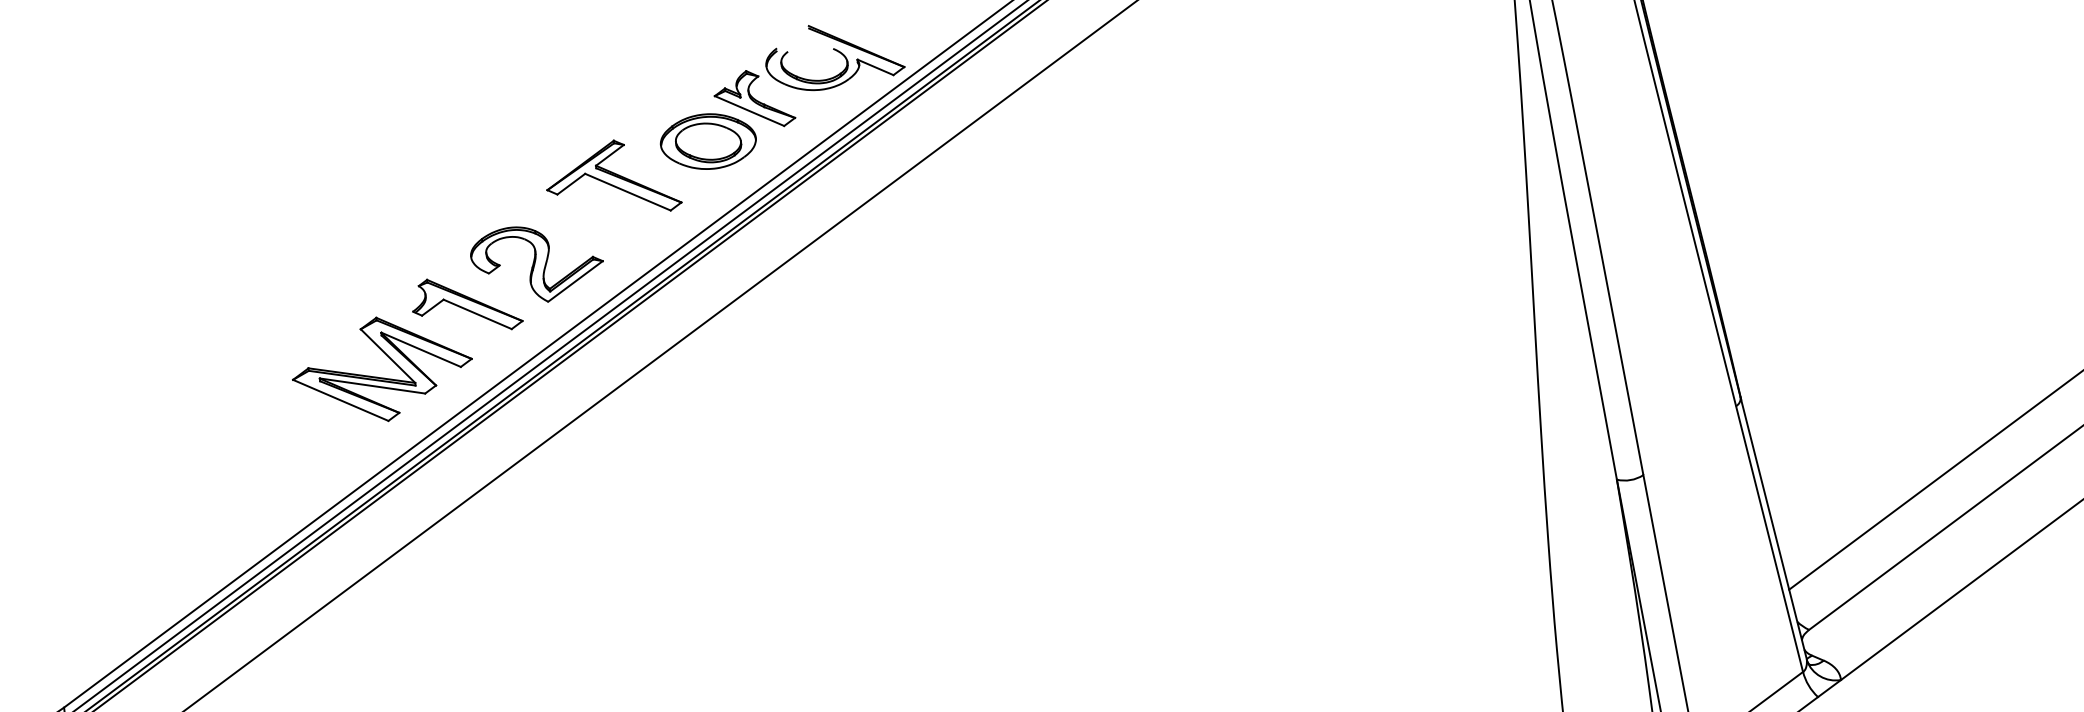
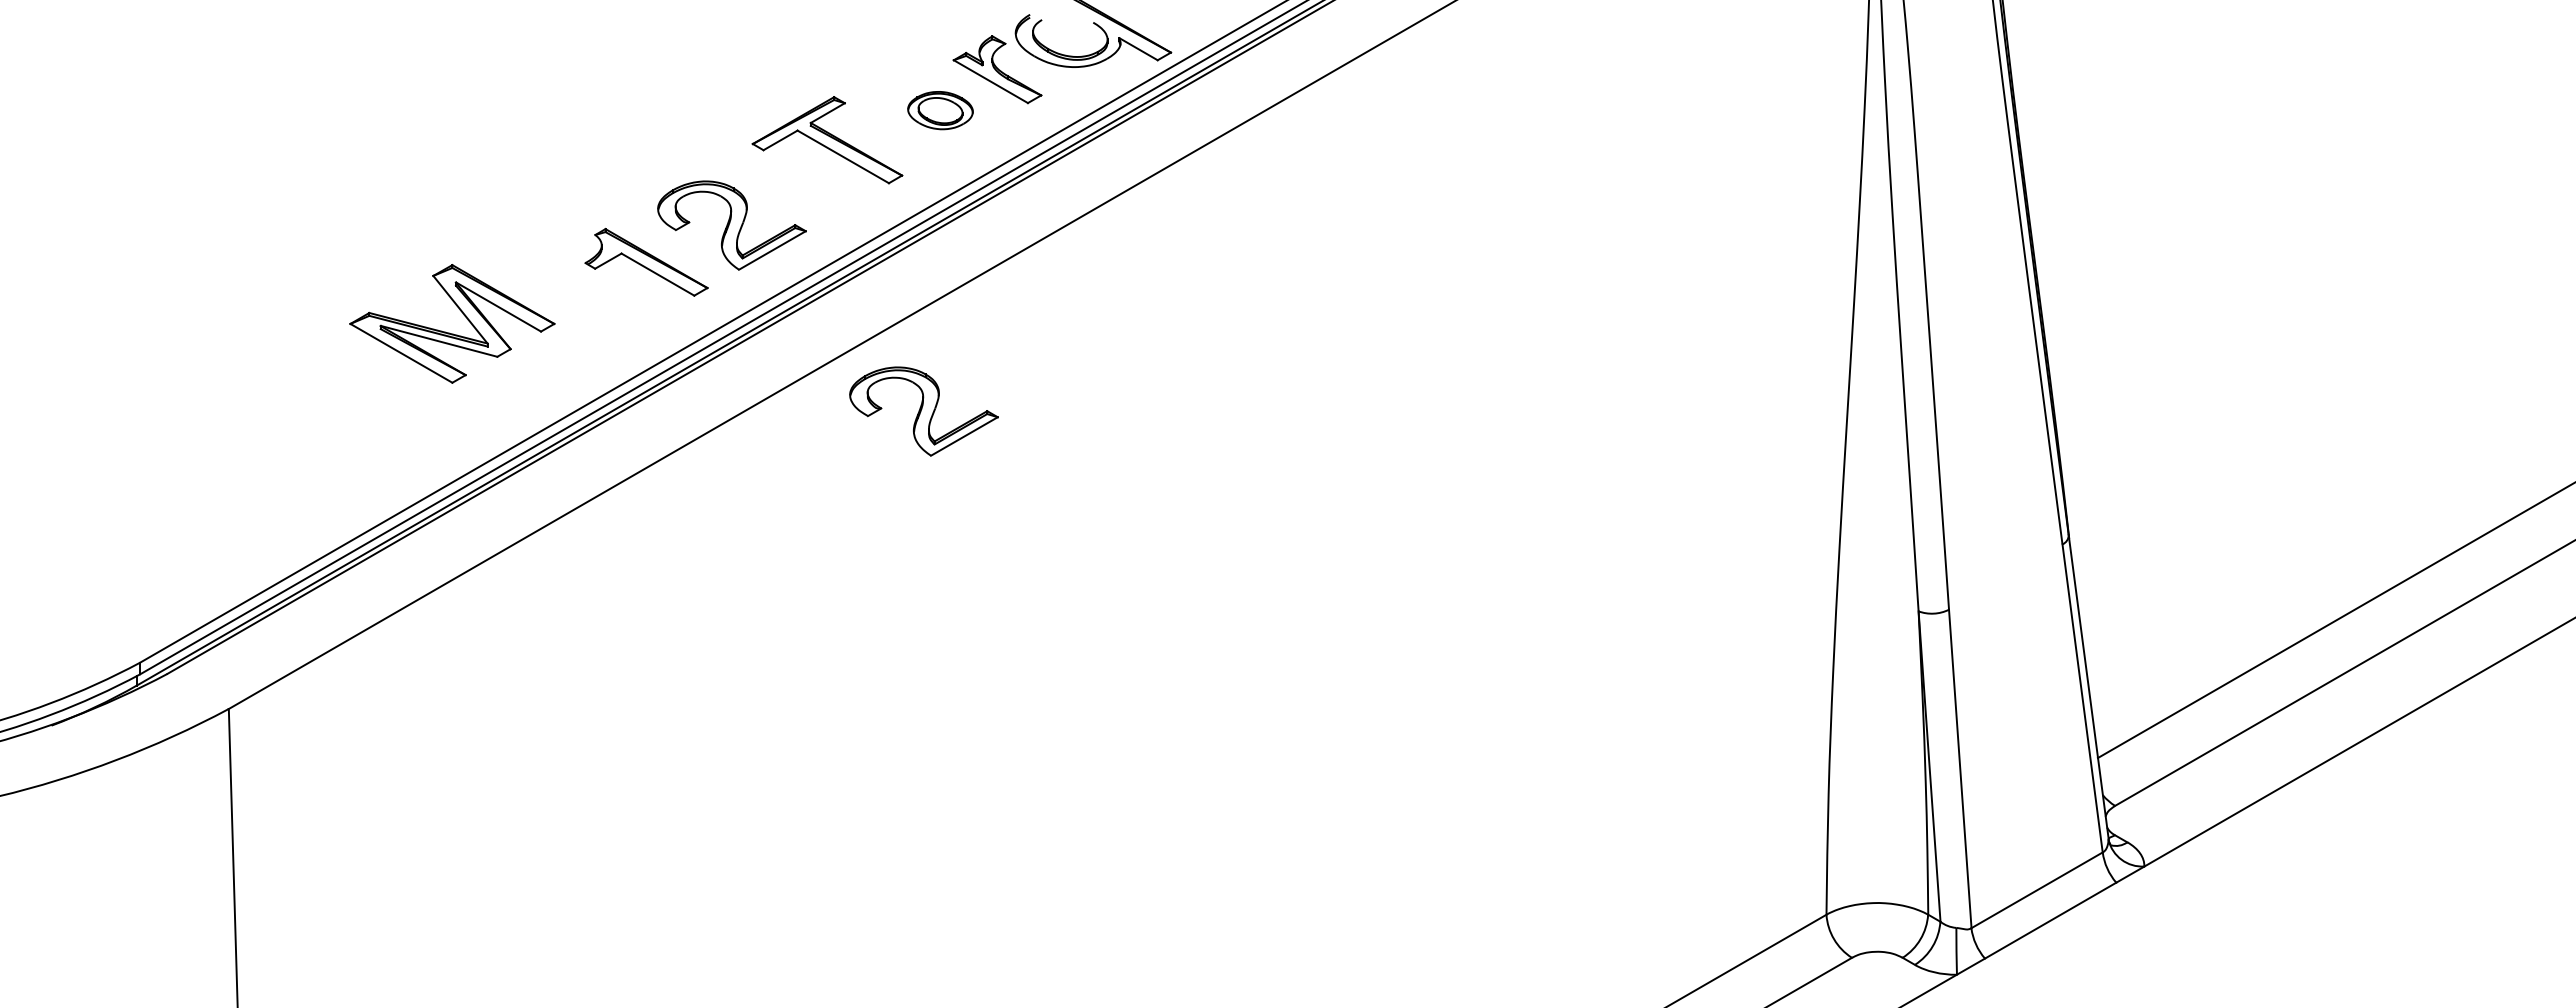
part: (708, 141) -> (940, 110), size x0.6
part: (380, 377) -> (449, 332), moved
part: (724, 406) -> (923, 411), added

